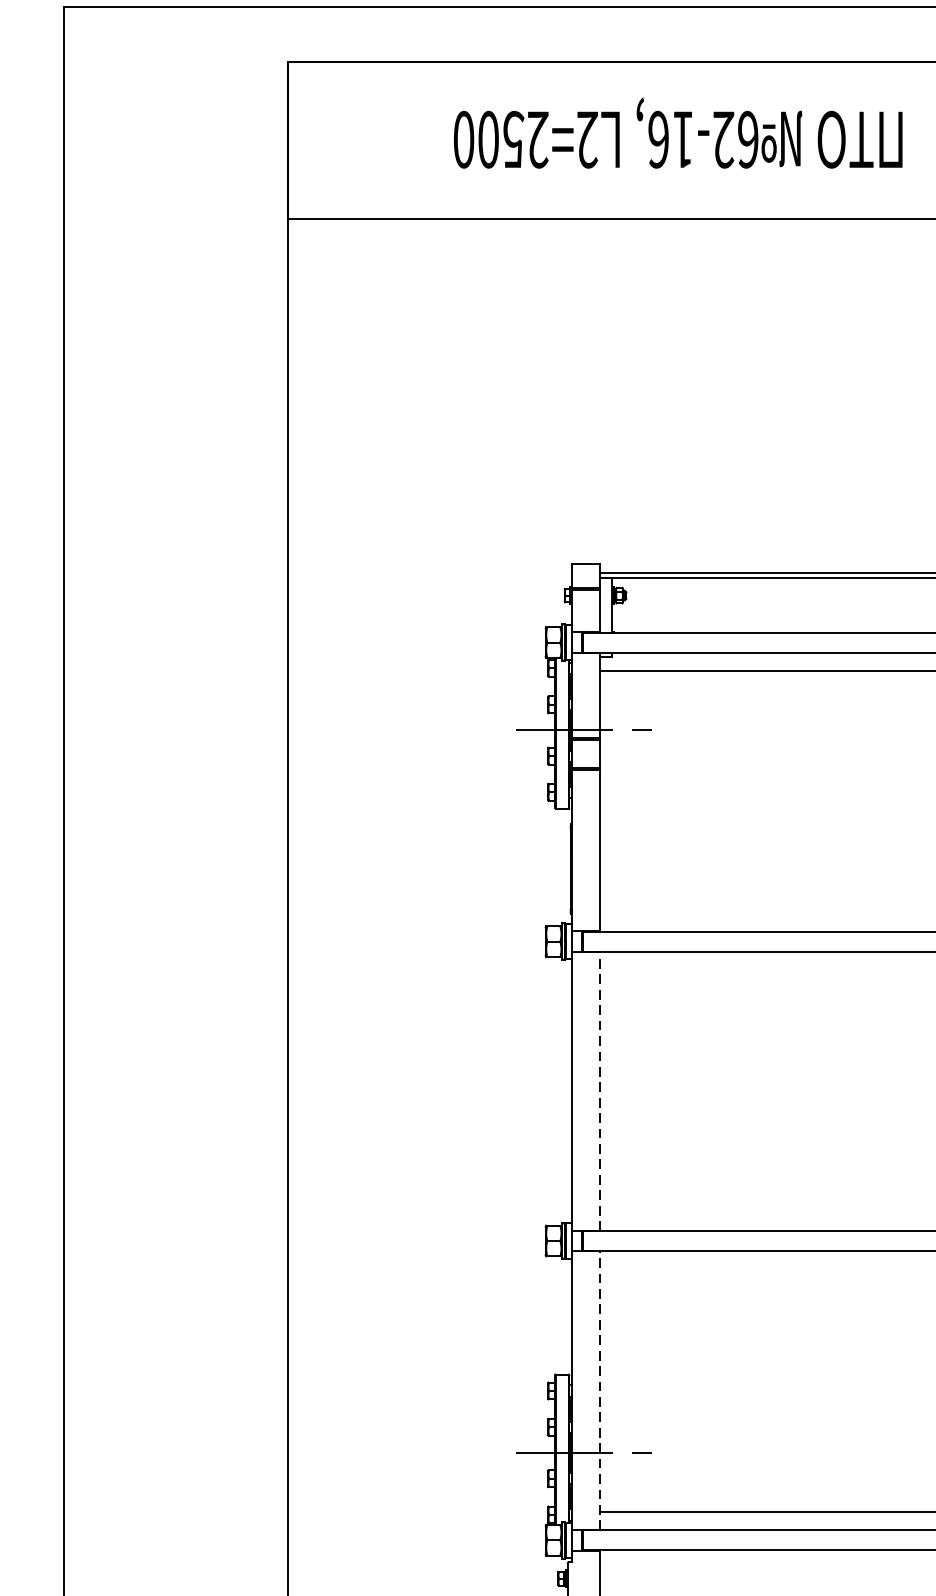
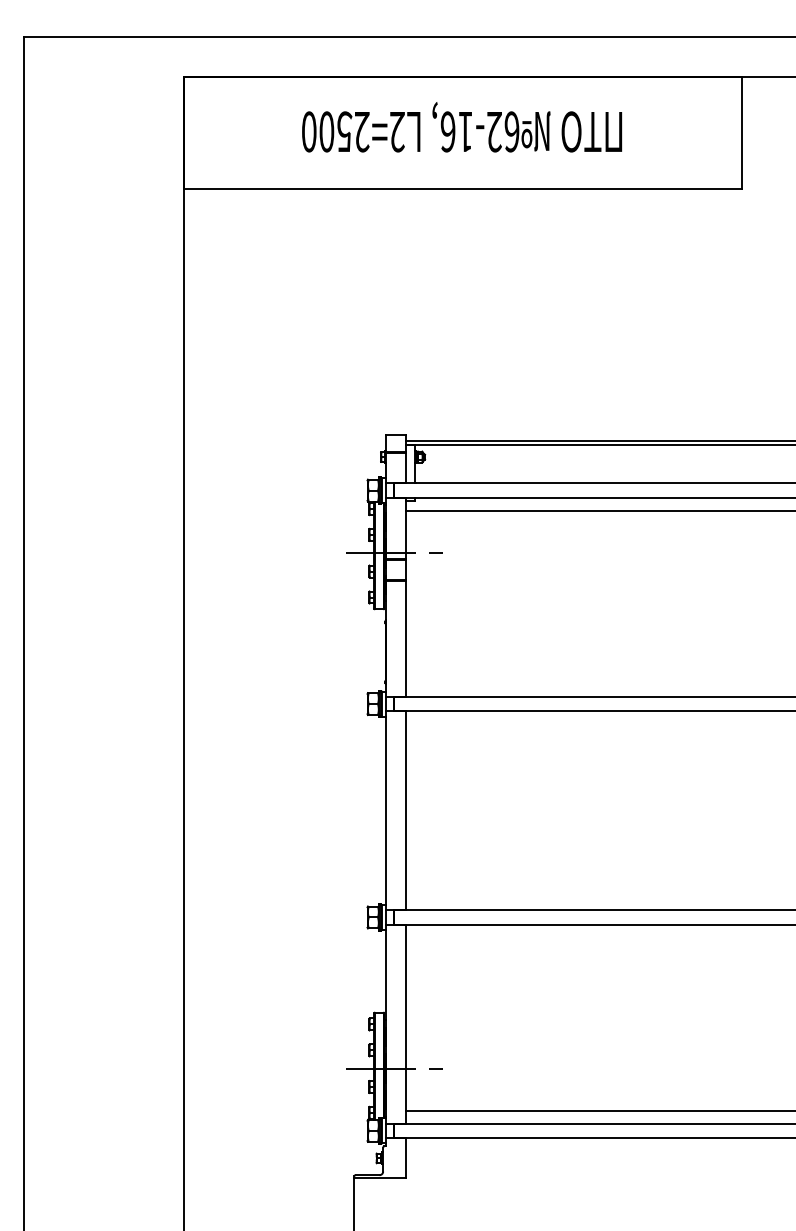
line: (600, 1091) -> (406, 810), dashed -> solid
line: (600, 1391) -> (406, 1024), dashed -> solid

